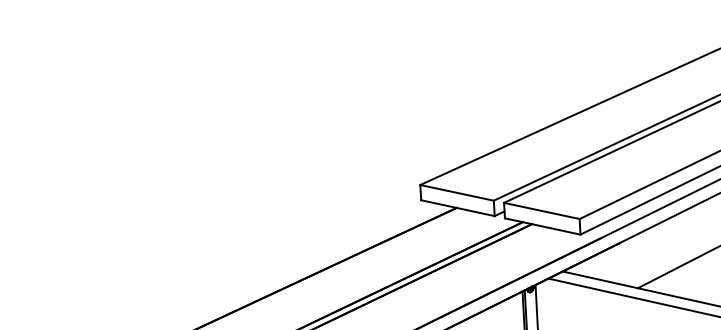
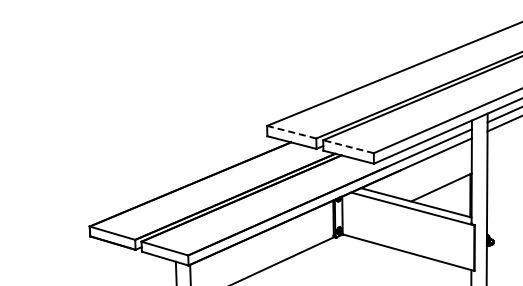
line: (456, 193) -> (291, 132), solid -> dashed
line: (541, 210) -> (348, 146), solid -> dashed

